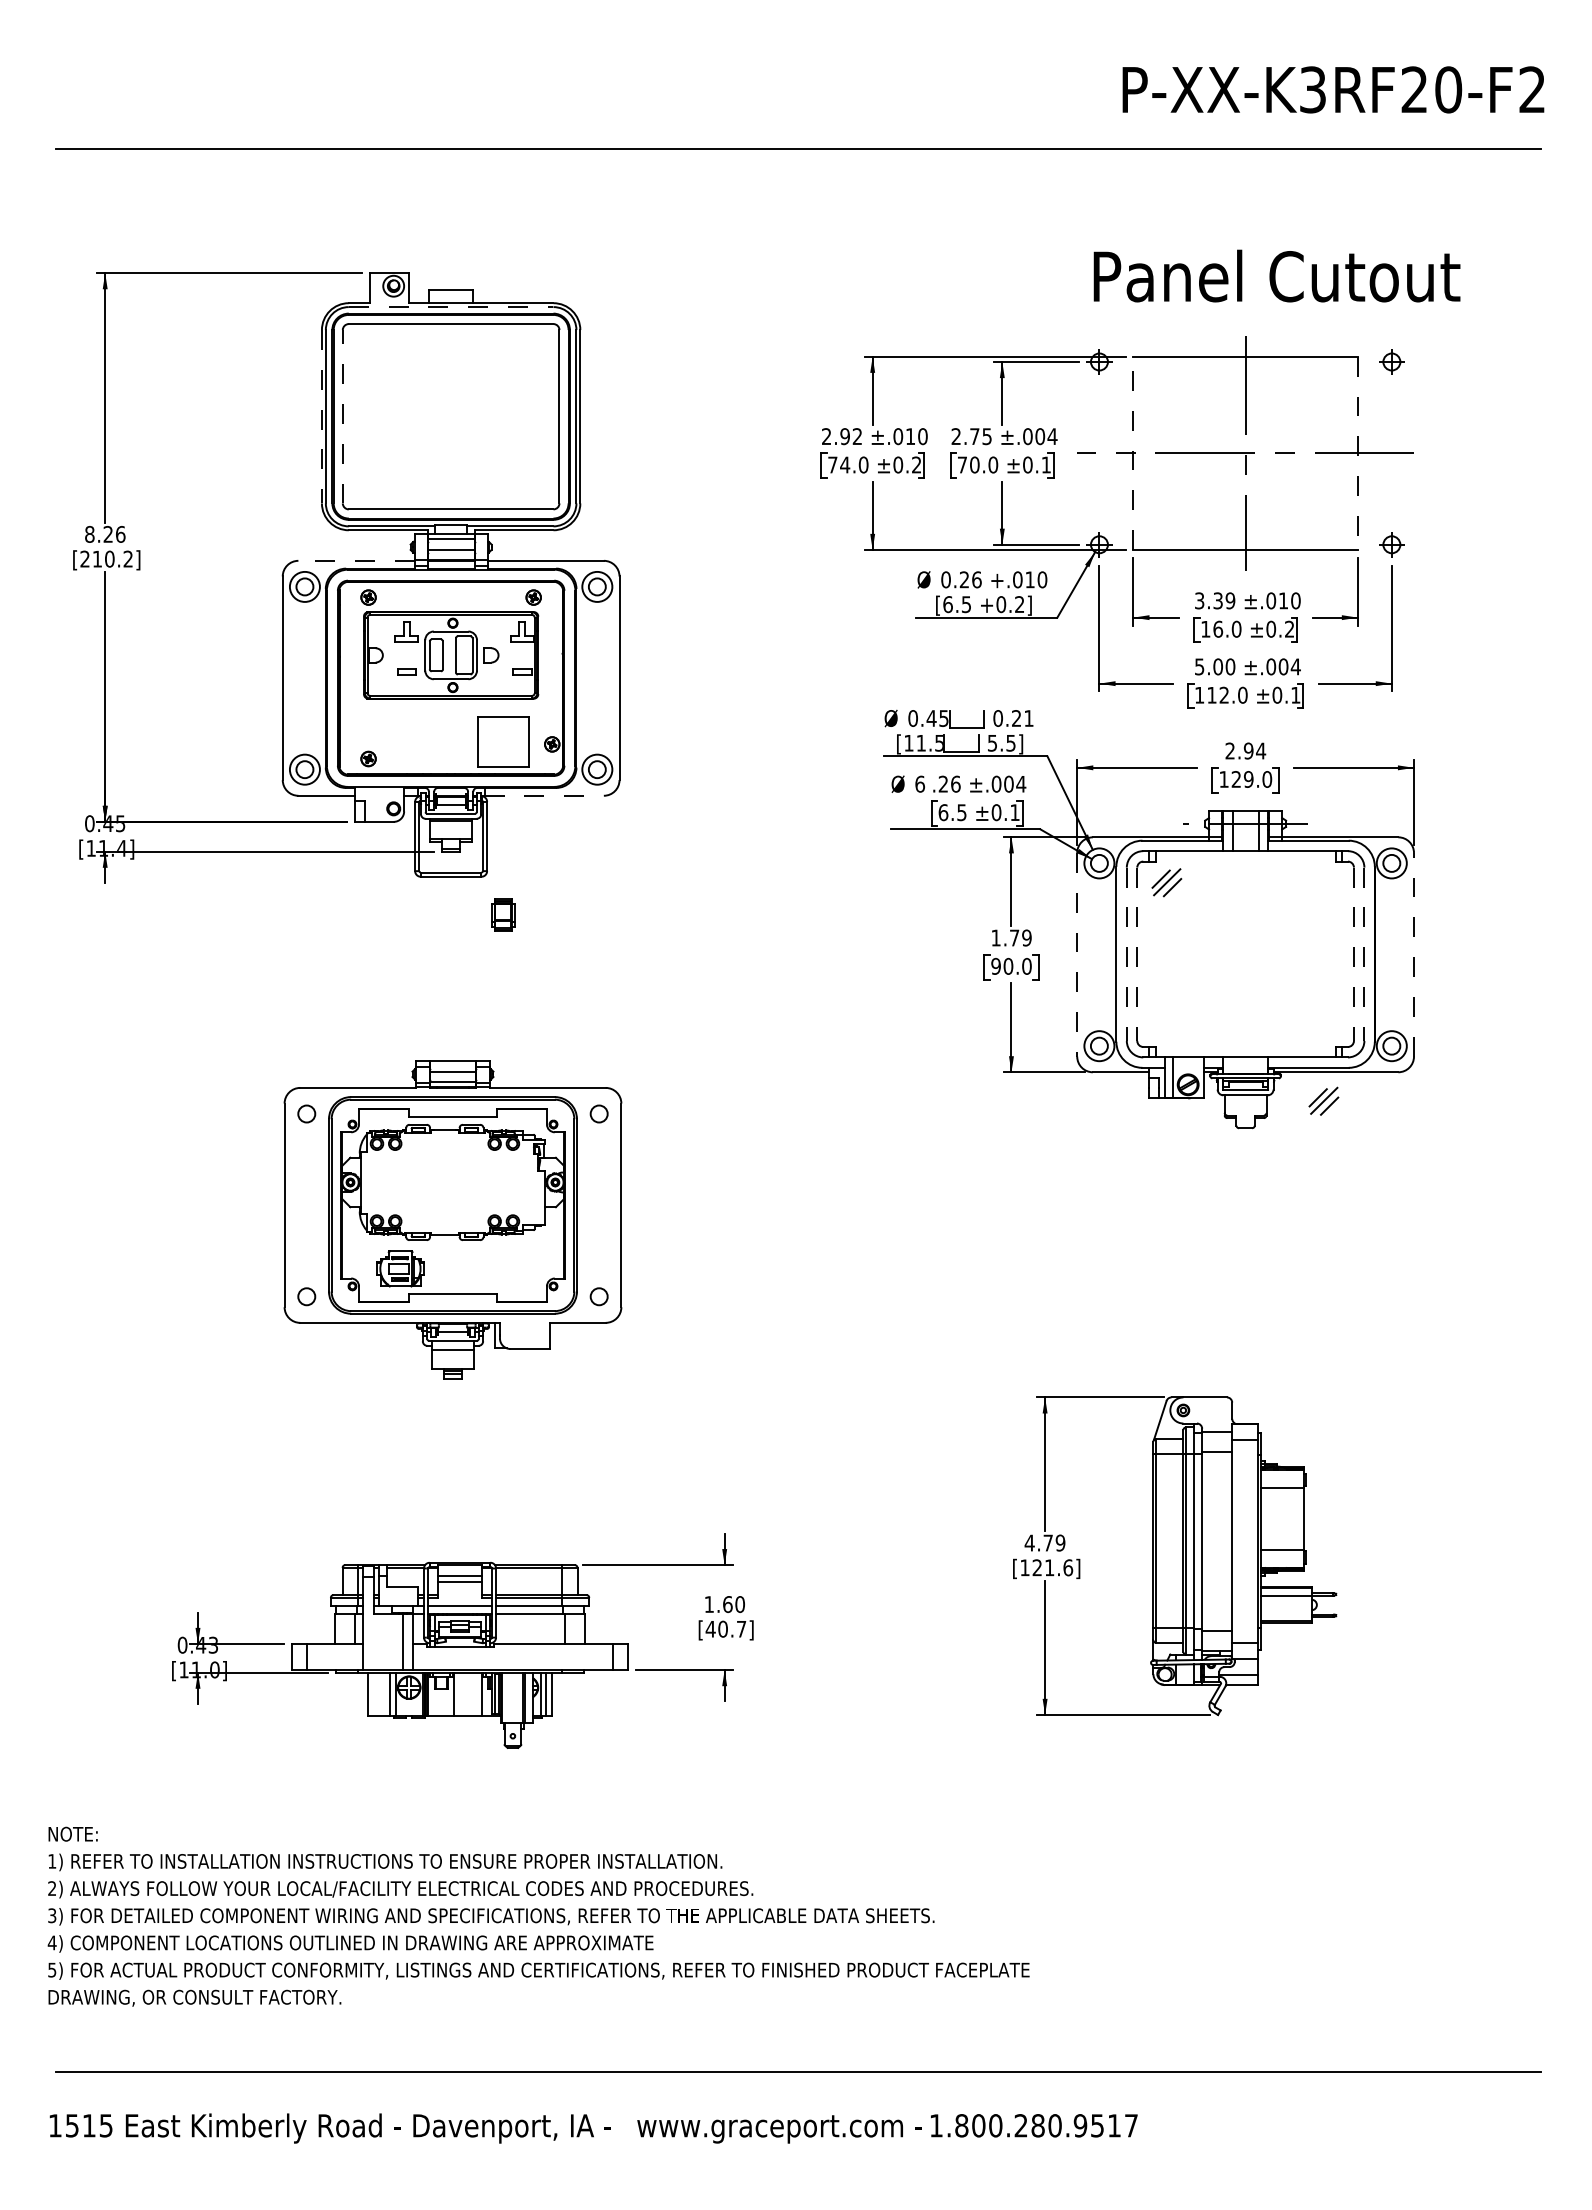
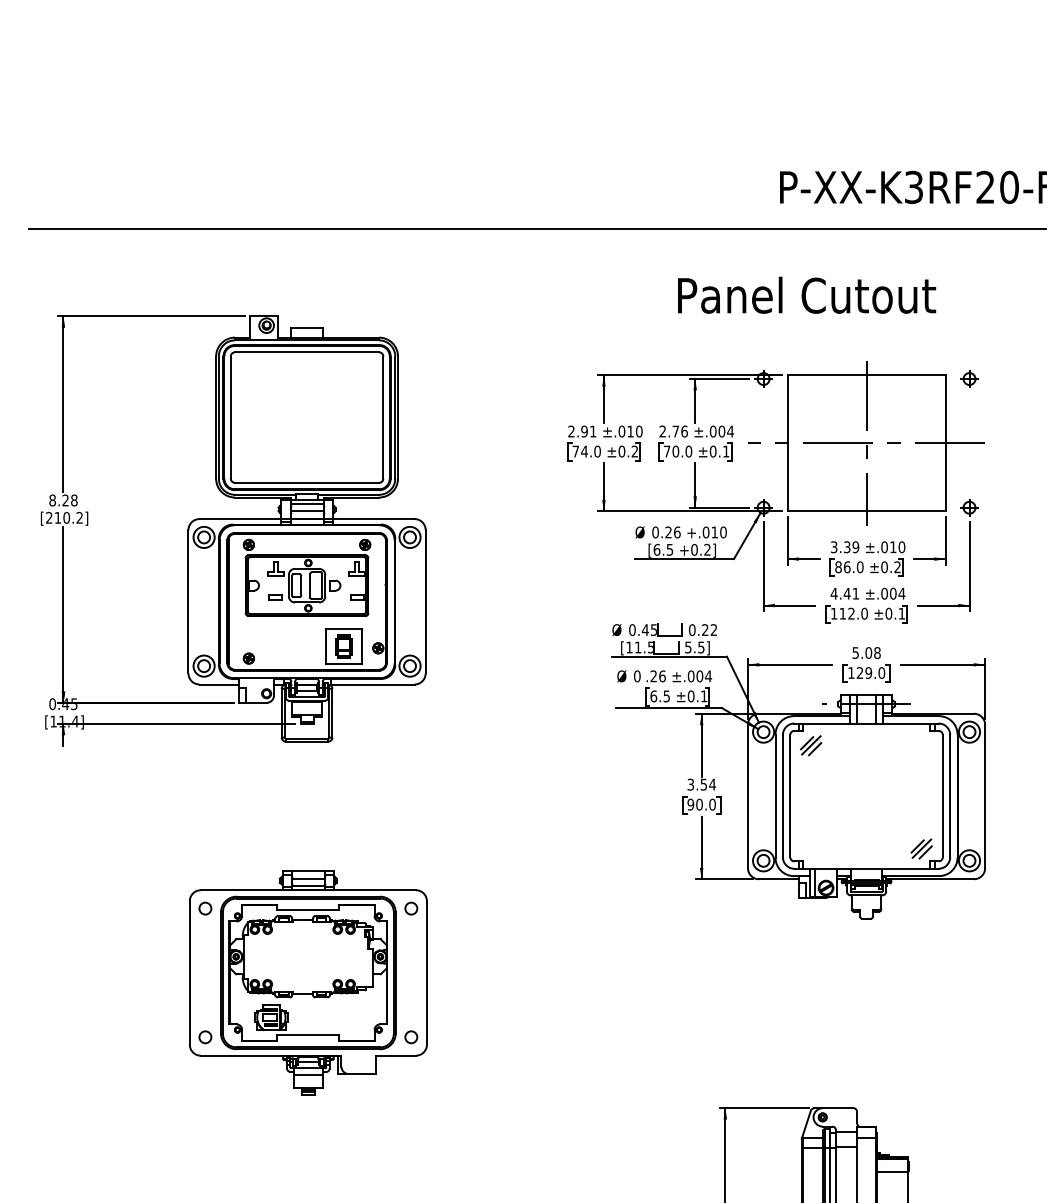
text: (1276, 275) -> (806, 294), moved
line: (451, 307) -> (307, 340), dashed -> solid
line: (321, 416) -> (215, 417), dashed -> solid
line: (342, 416) -> (230, 417), dashed -> solid
text: (856, 436) -> (592, 431), 2.92 -> 2.91
text: (987, 436) -> (684, 431), 2.75 -> 2.76
line: (1133, 453) -> (787, 443), dashed -> solid
line: (1357, 453) -> (945, 443), dashed -> solid
text: (120, 533) -> (74, 499), 8.26 -> 8.28
line: (356, 560) -> (240, 518), dashed -> solid
text: (1205, 628) -> (838, 566), 16.0 -> 86.0
text: (1214, 666) -> (844, 593), 5.00 -> 4.41
text: (1028, 718) -> (713, 630), 0.21 -> 0.22
text: (1245, 750) -> (866, 652), 2.94 -> 5.08
text: (920, 783) -> (637, 675), 6 -> 0
line: (544, 795) -> (372, 684), dashed -> solid
part: (503, 914) -> (343, 646), moved
text: (1011, 937) -> (701, 784), 1.79 -> 3.54
line: (1077, 954) -> (748, 796), dashed -> solid
line: (1126, 954) -> (782, 796), dashed -> solid
line: (1137, 954) -> (790, 796), dashed -> solid
line: (1353, 954) -> (942, 796), dashed -> solid
line: (1364, 954) -> (950, 796), dashed -> solid
line: (1414, 954) -> (985, 796), dashed -> solid
part: (1323, 1100) -> (921, 848), moved

